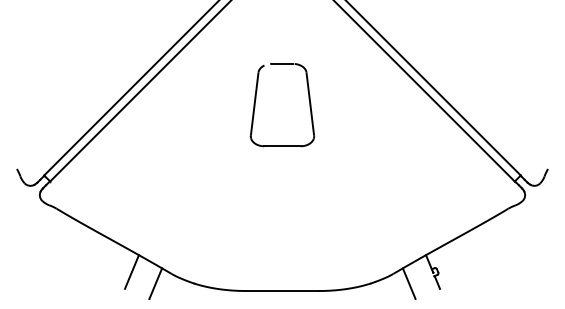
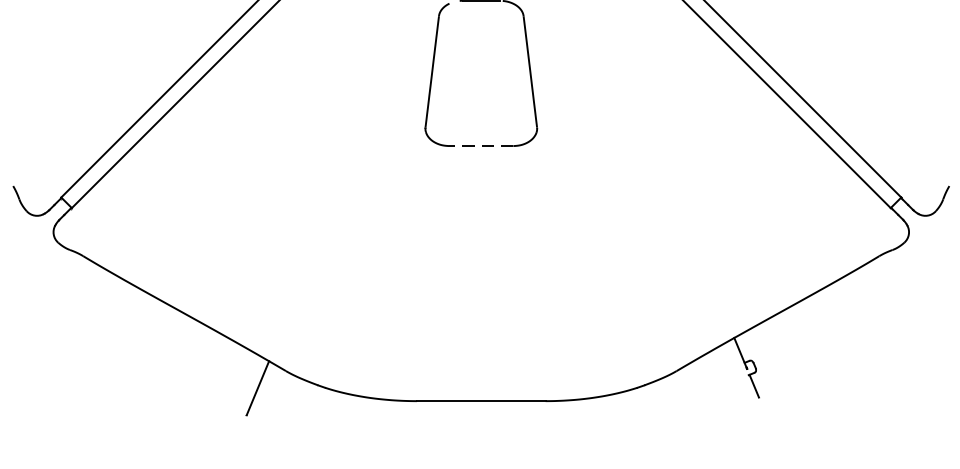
line: (282, 146) -> (481, 146), solid -> dashed
line: (131, 271) -> (215, 366), removed
line: (408, 283) -> (703, 387), removed

